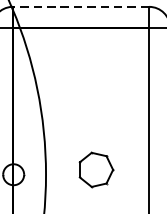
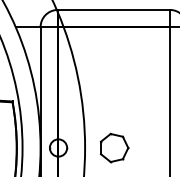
line: (80, 6) -> (113, 9), dashed -> solid
part: (96, 169) -> (114, 147), moved

